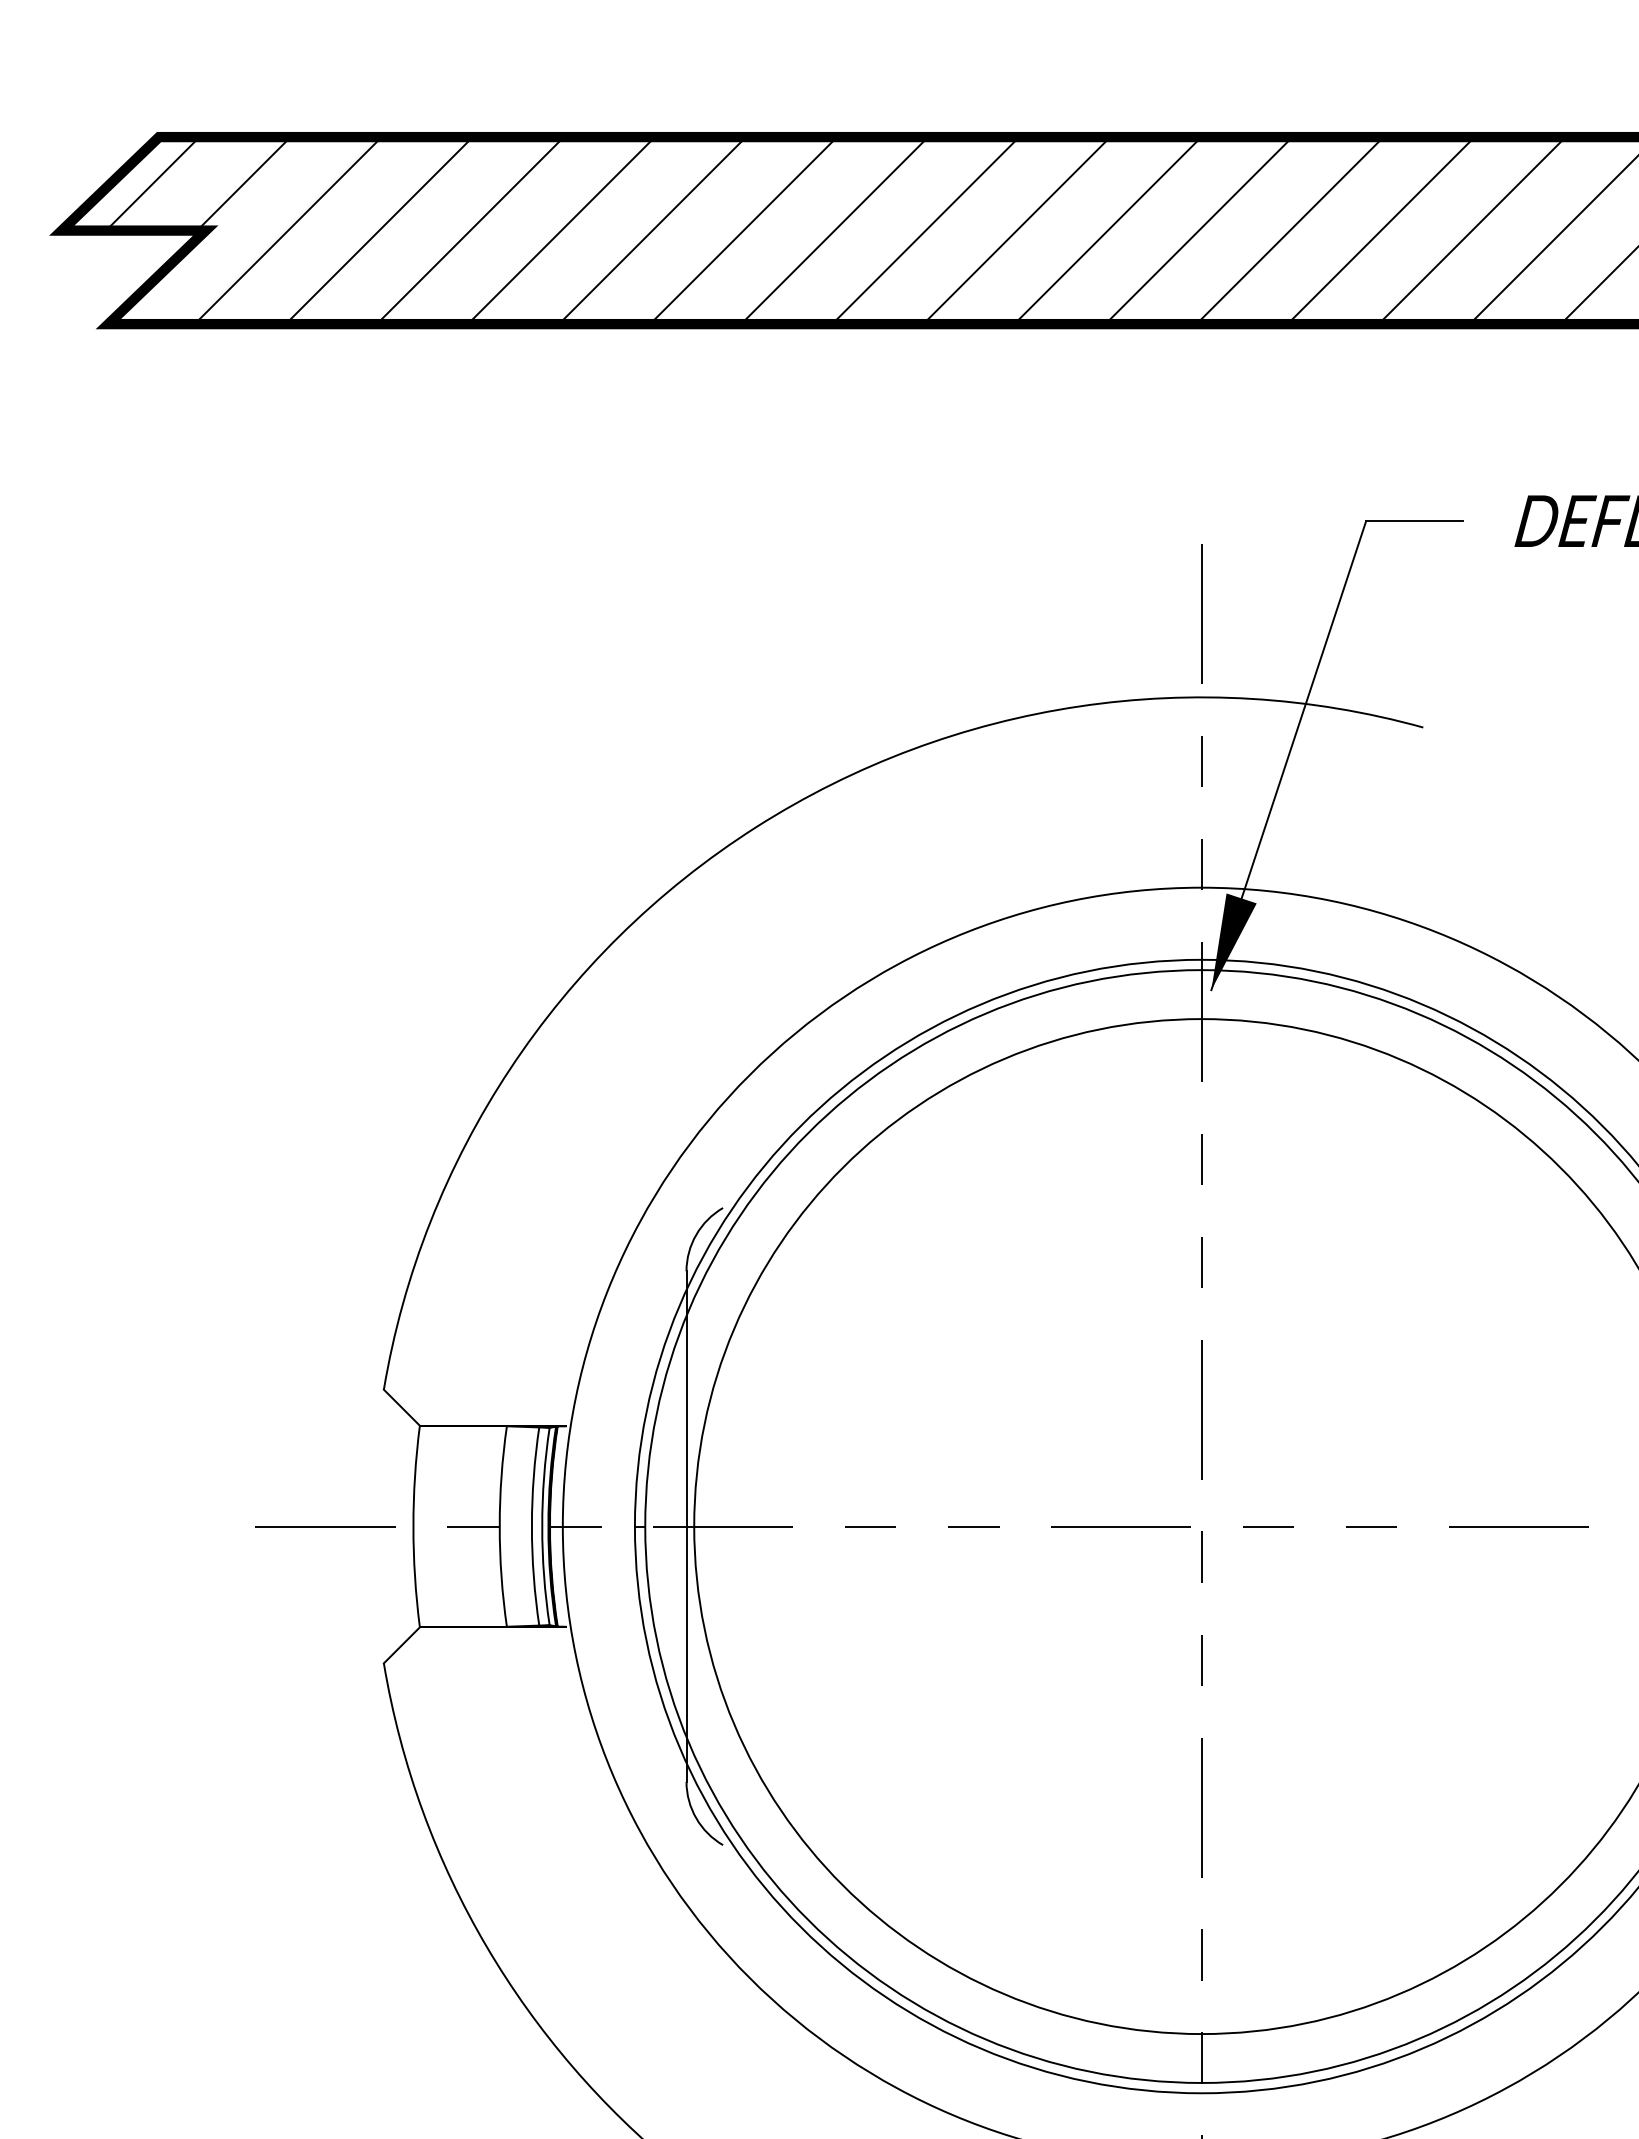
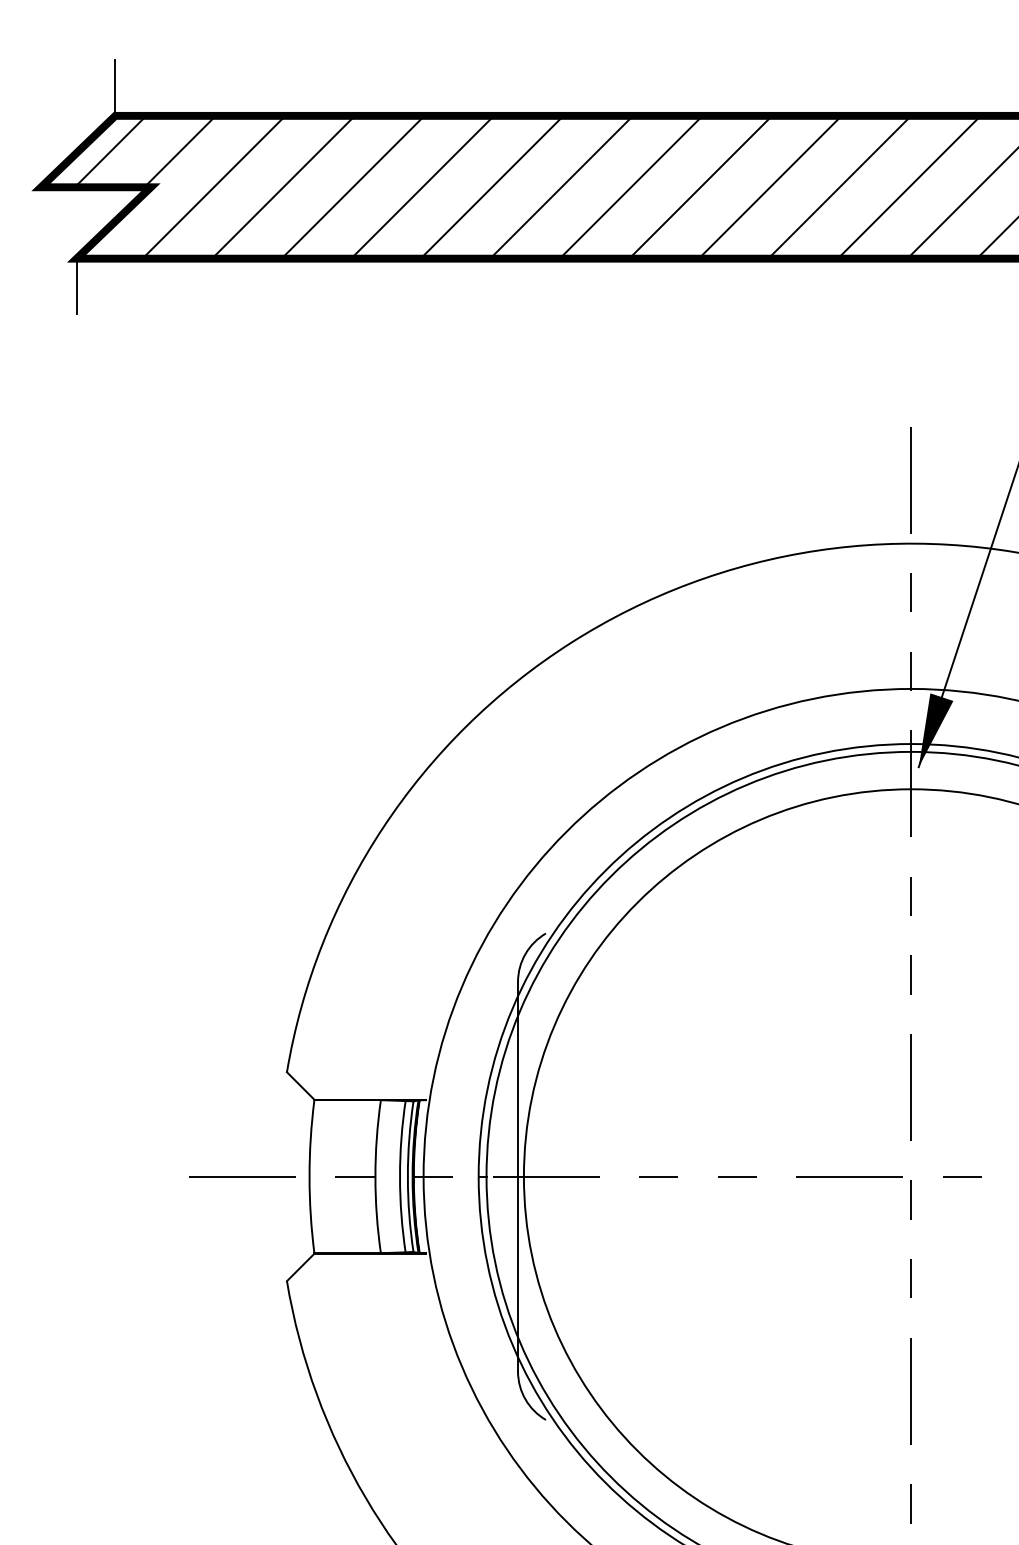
line: (159, 100) -> (115, 87), added
line: (108, 360) -> (76, 286), added

